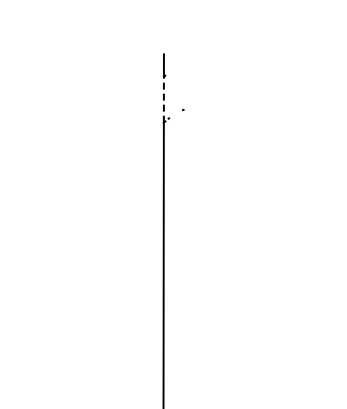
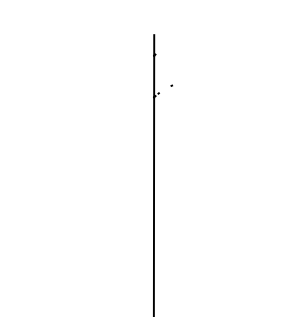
line: (163, 99) -> (153, 76), dashed -> solid

